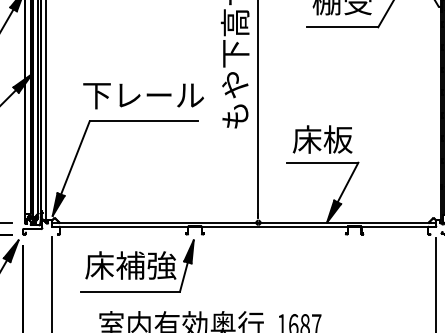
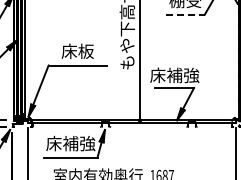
line: (344, 27) -> (186, 14), solid -> dashed
text: (143, 93) -> (77, 50), 下レール -> 床板
text: (322, 139) -> (174, 75), 床板 -> 床補強

